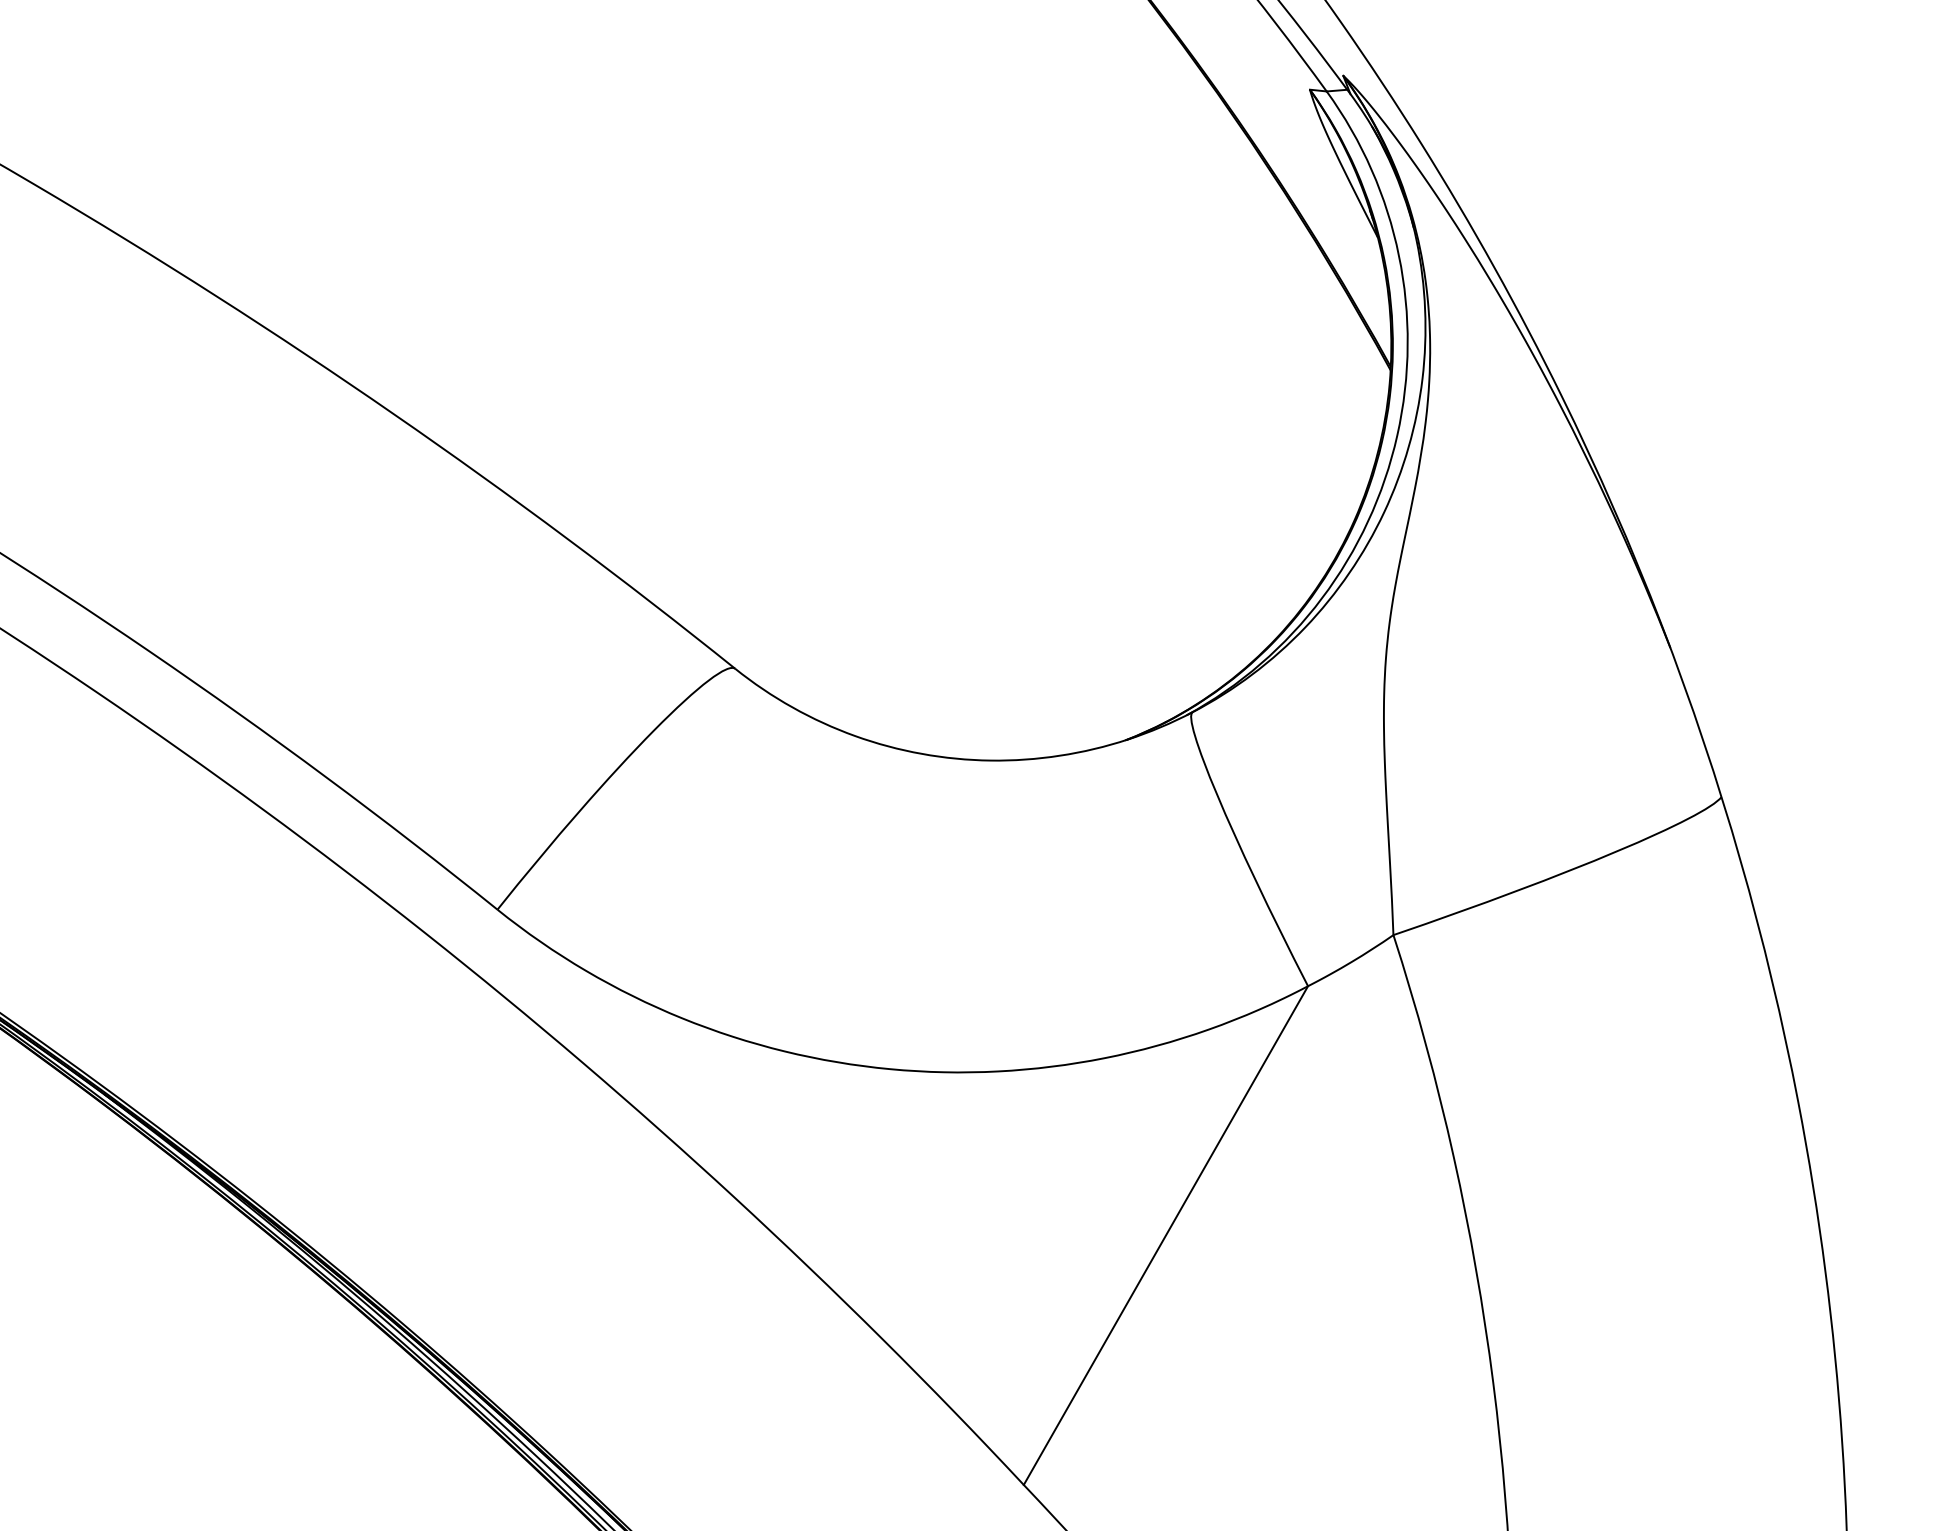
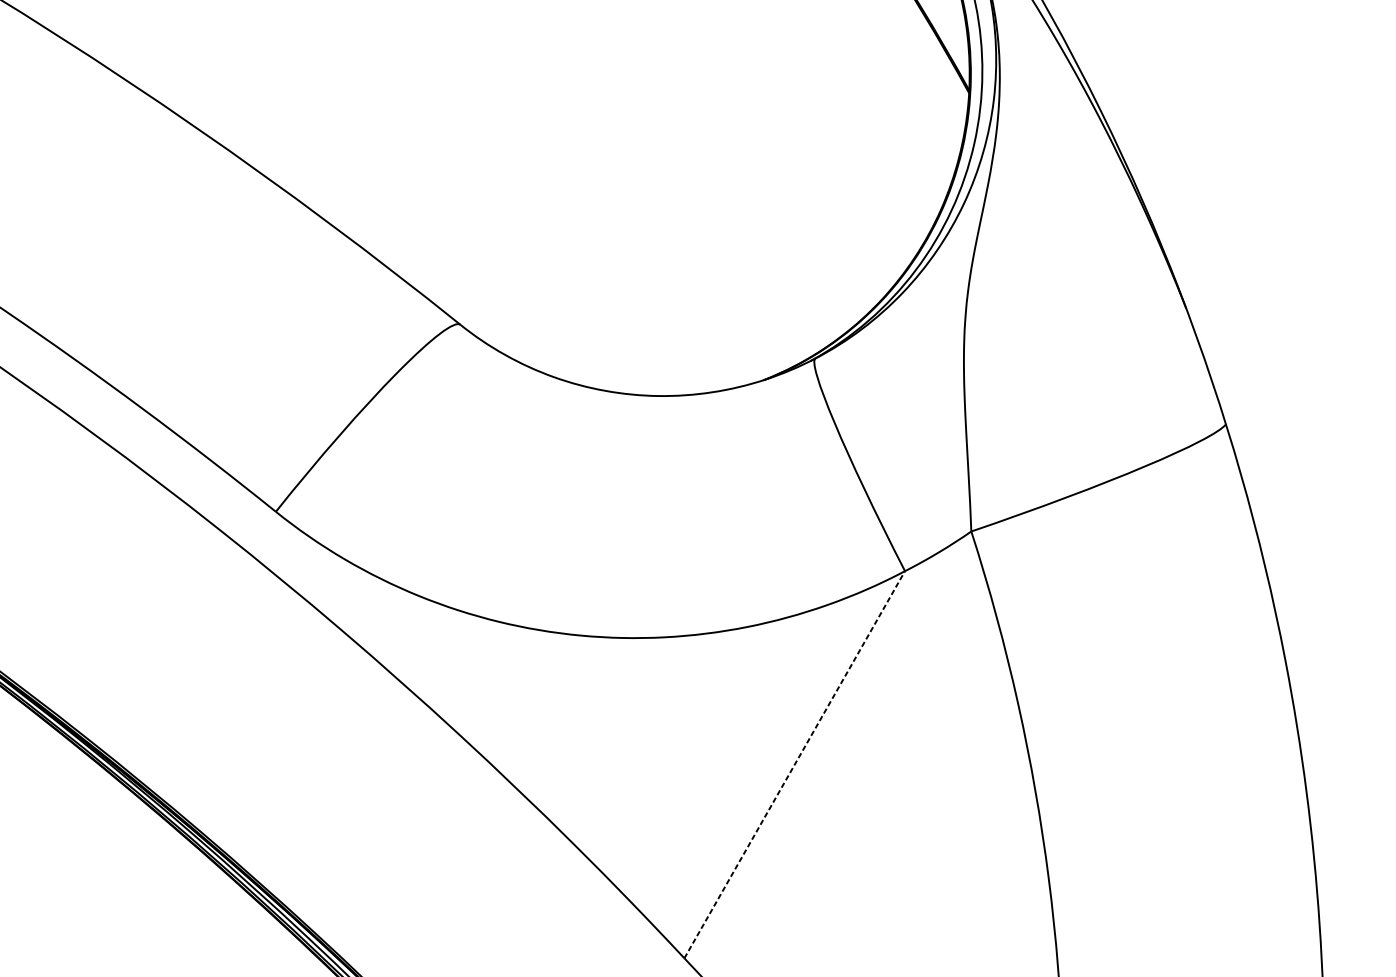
line: (1166, 1235) -> (795, 764), solid -> dashed

